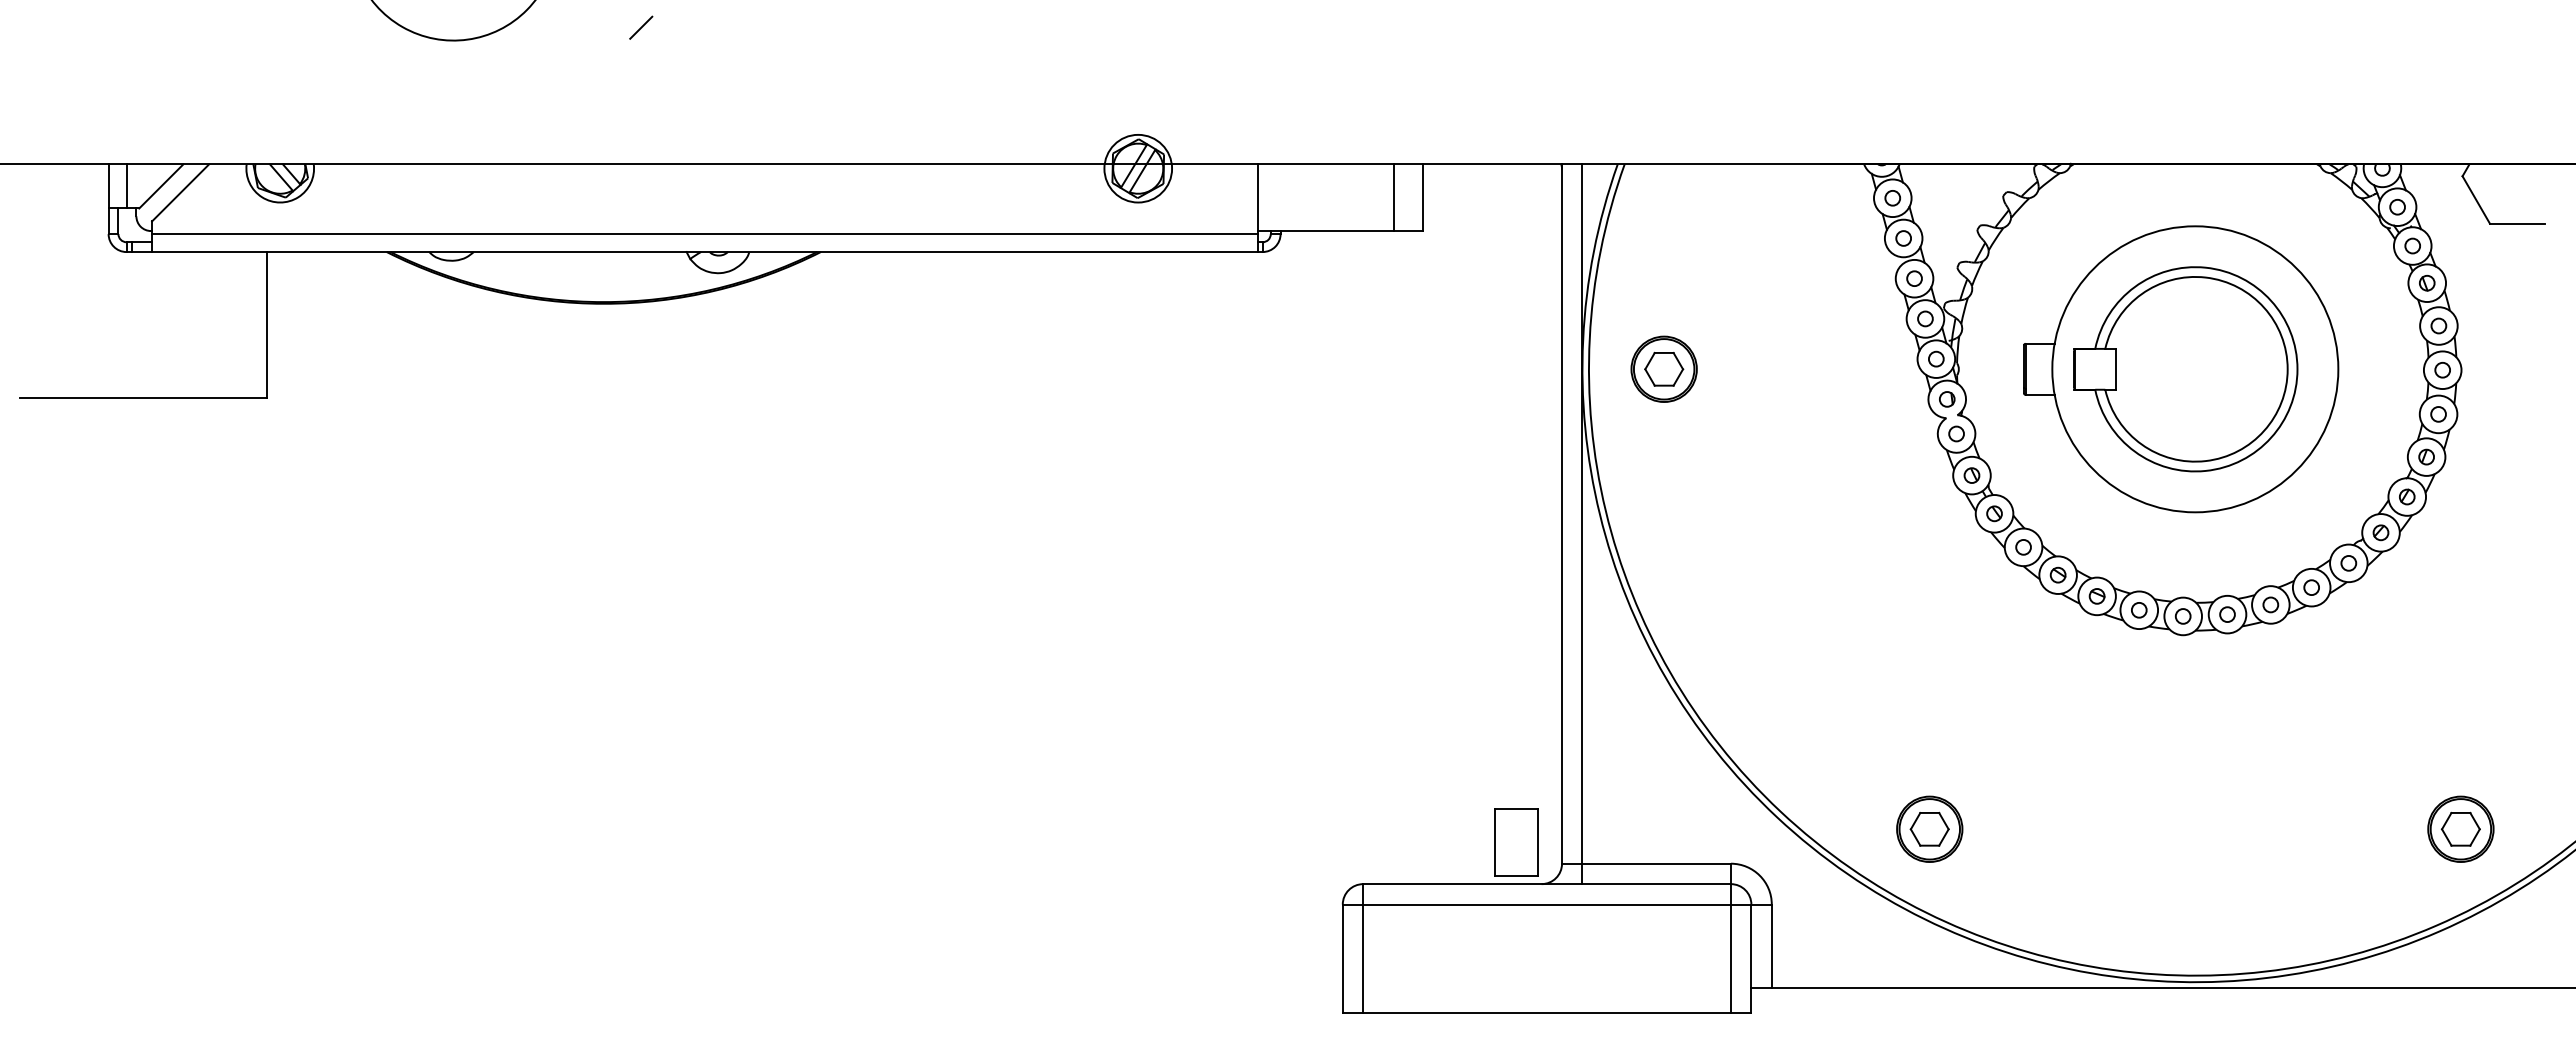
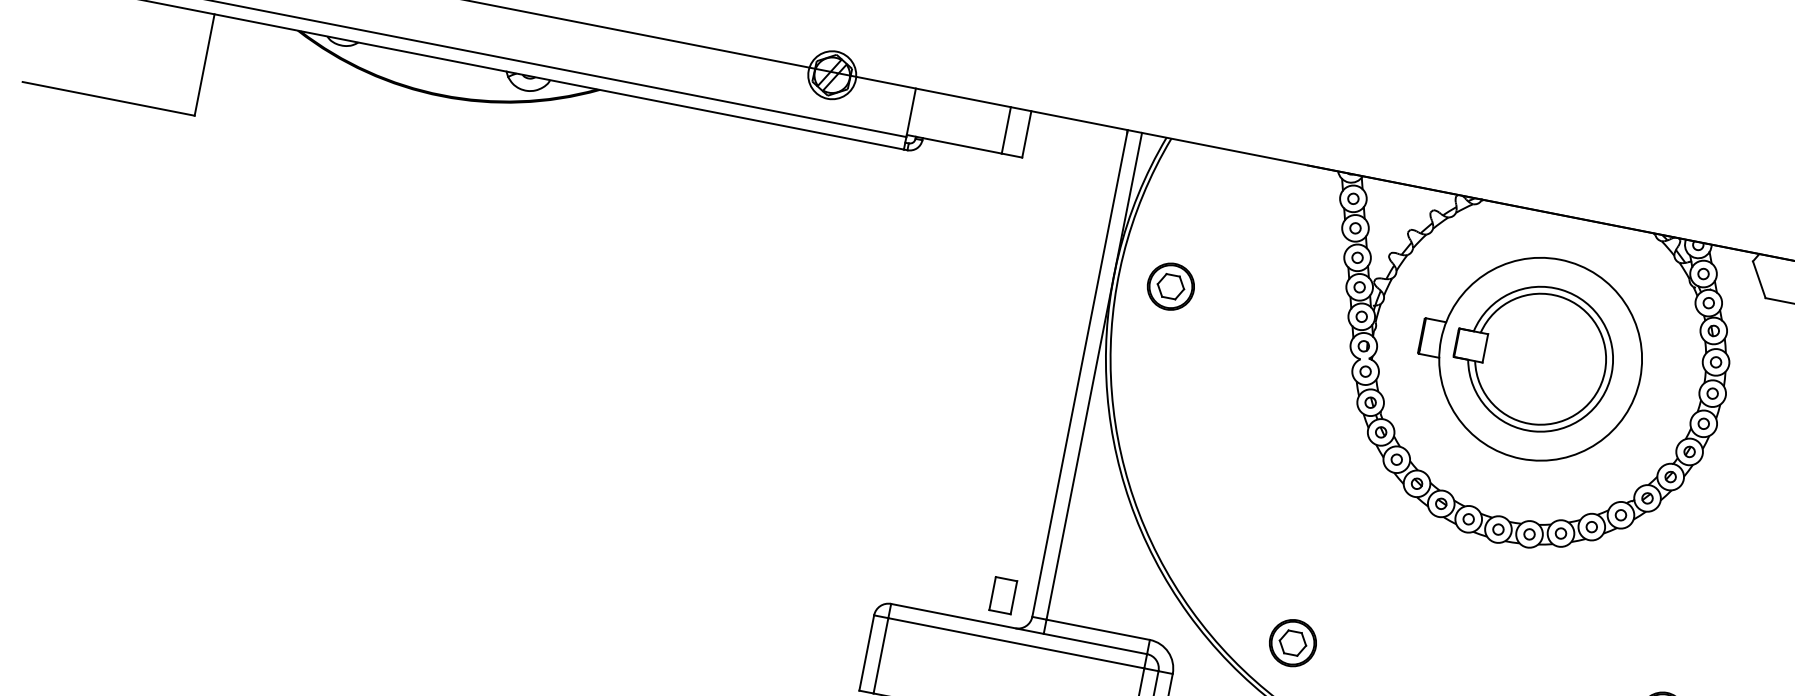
part: (1515, 841) -> (1002, 595), size x0.71

